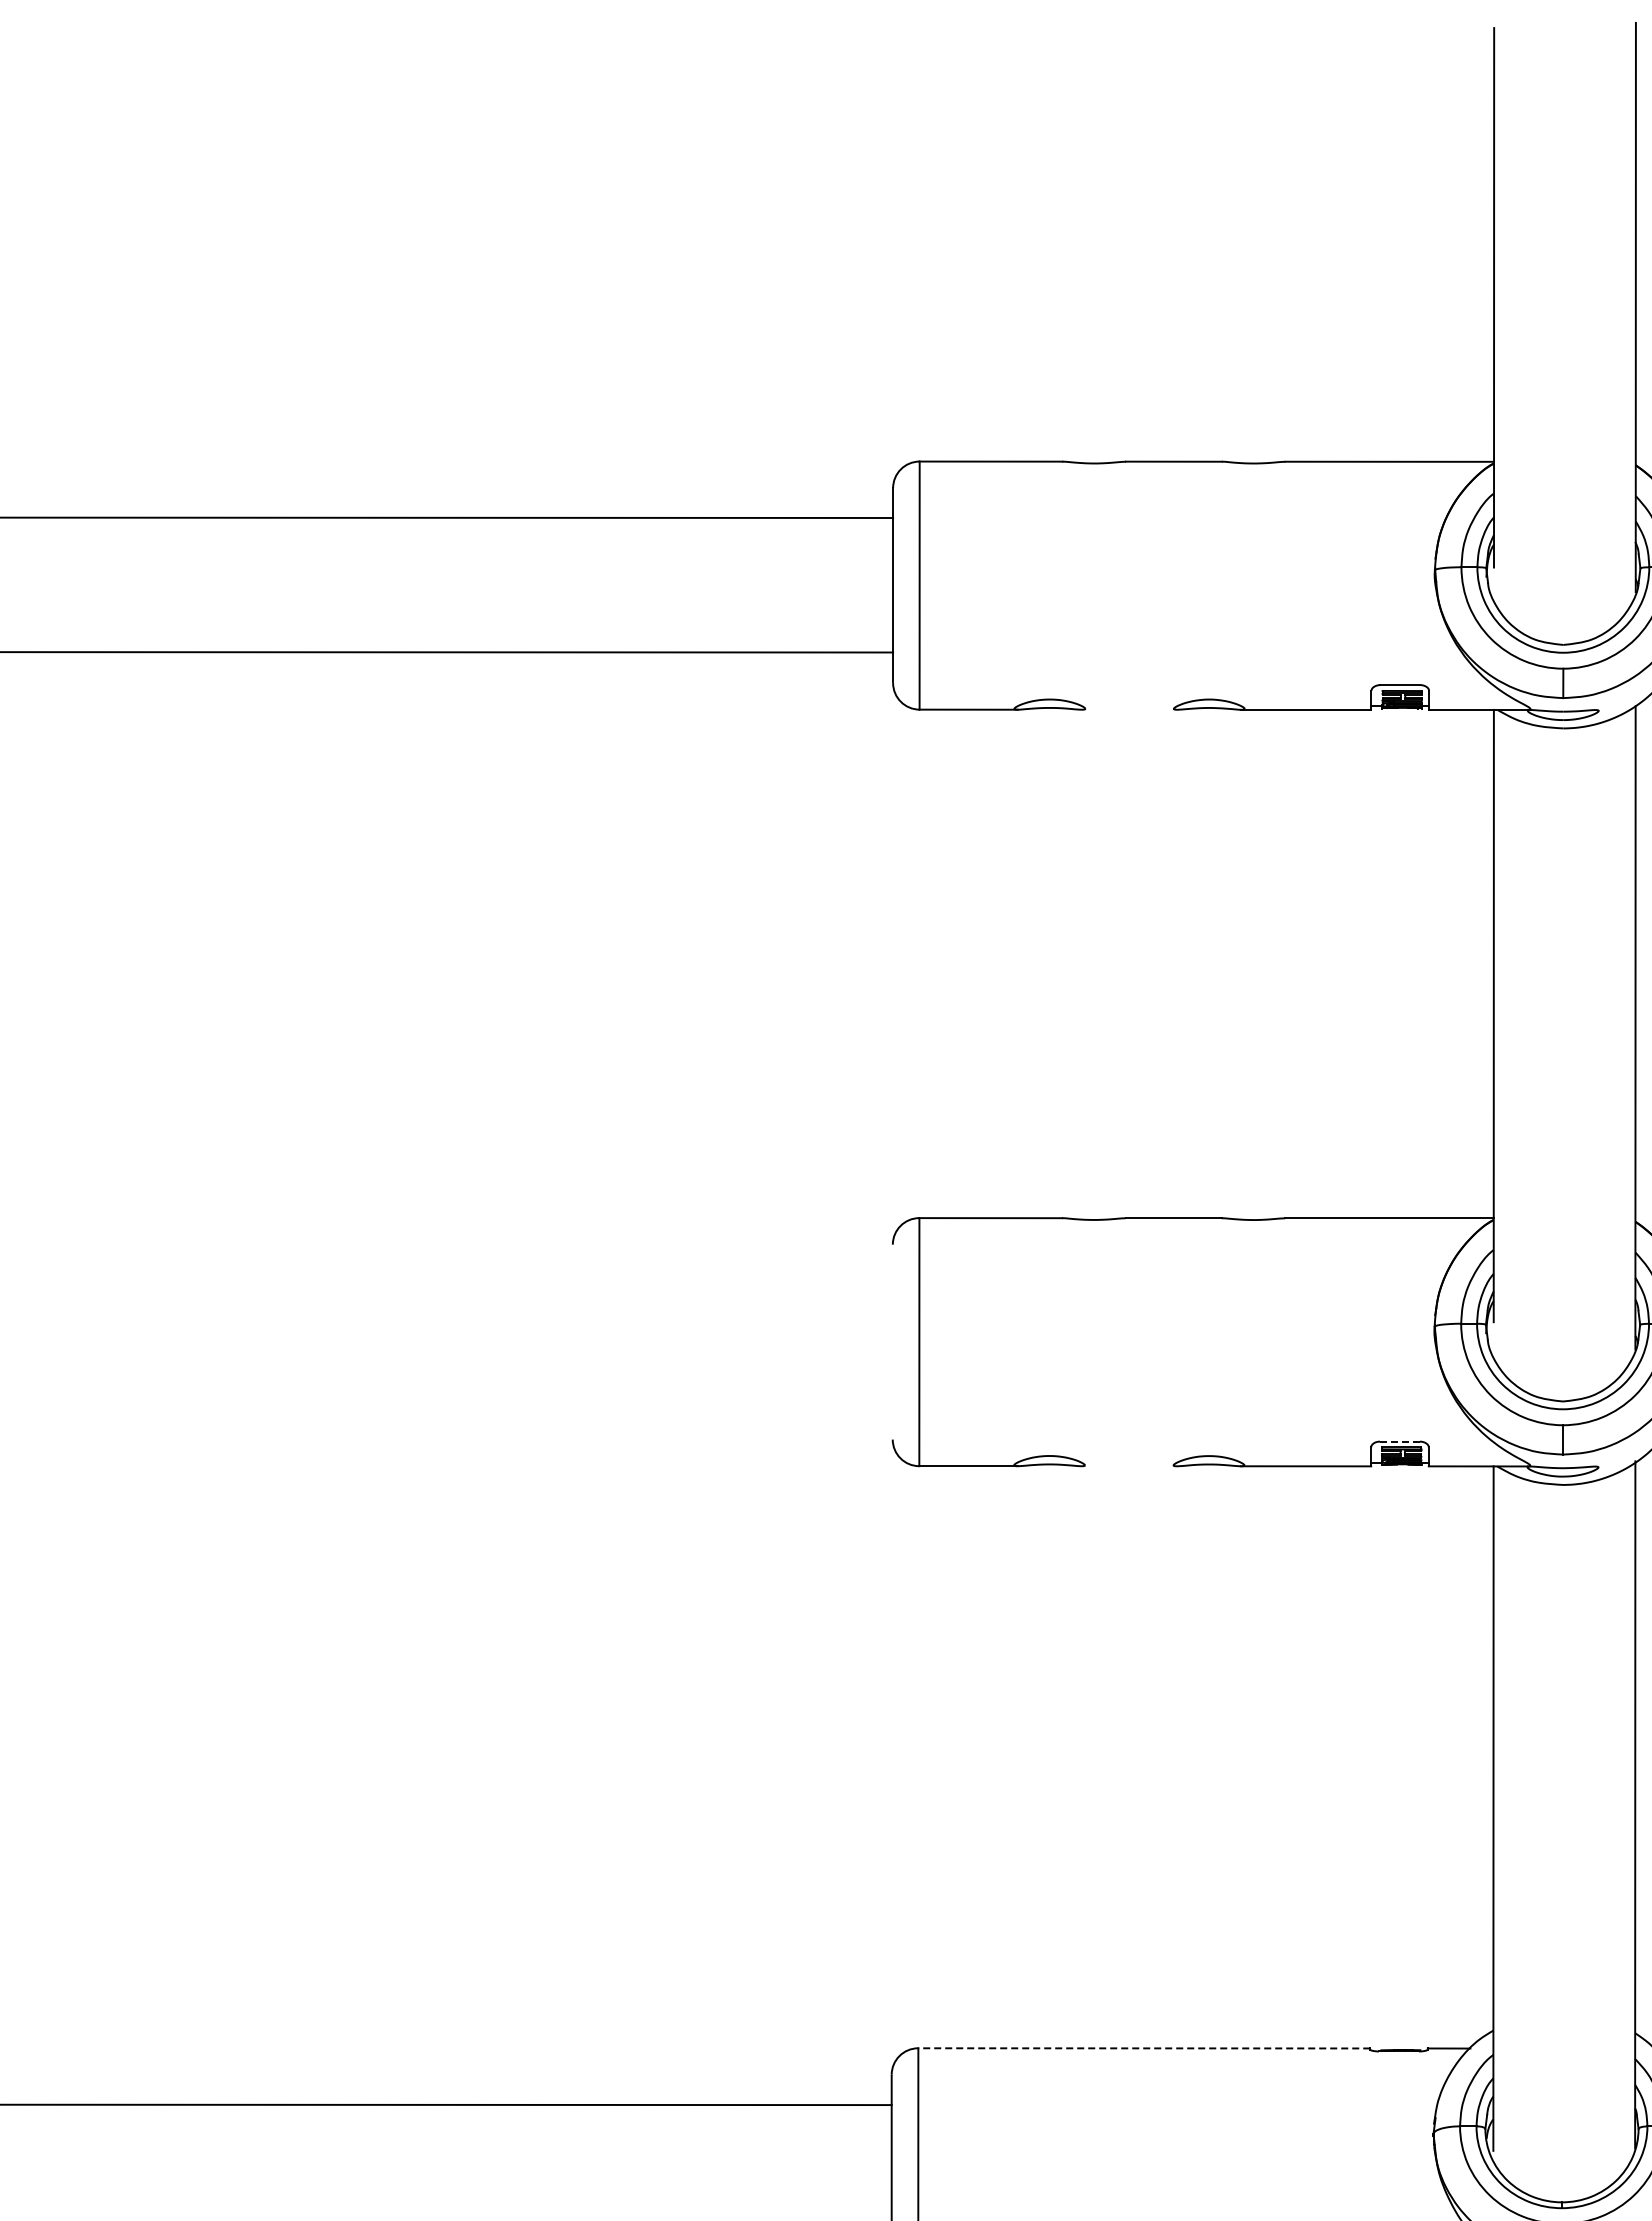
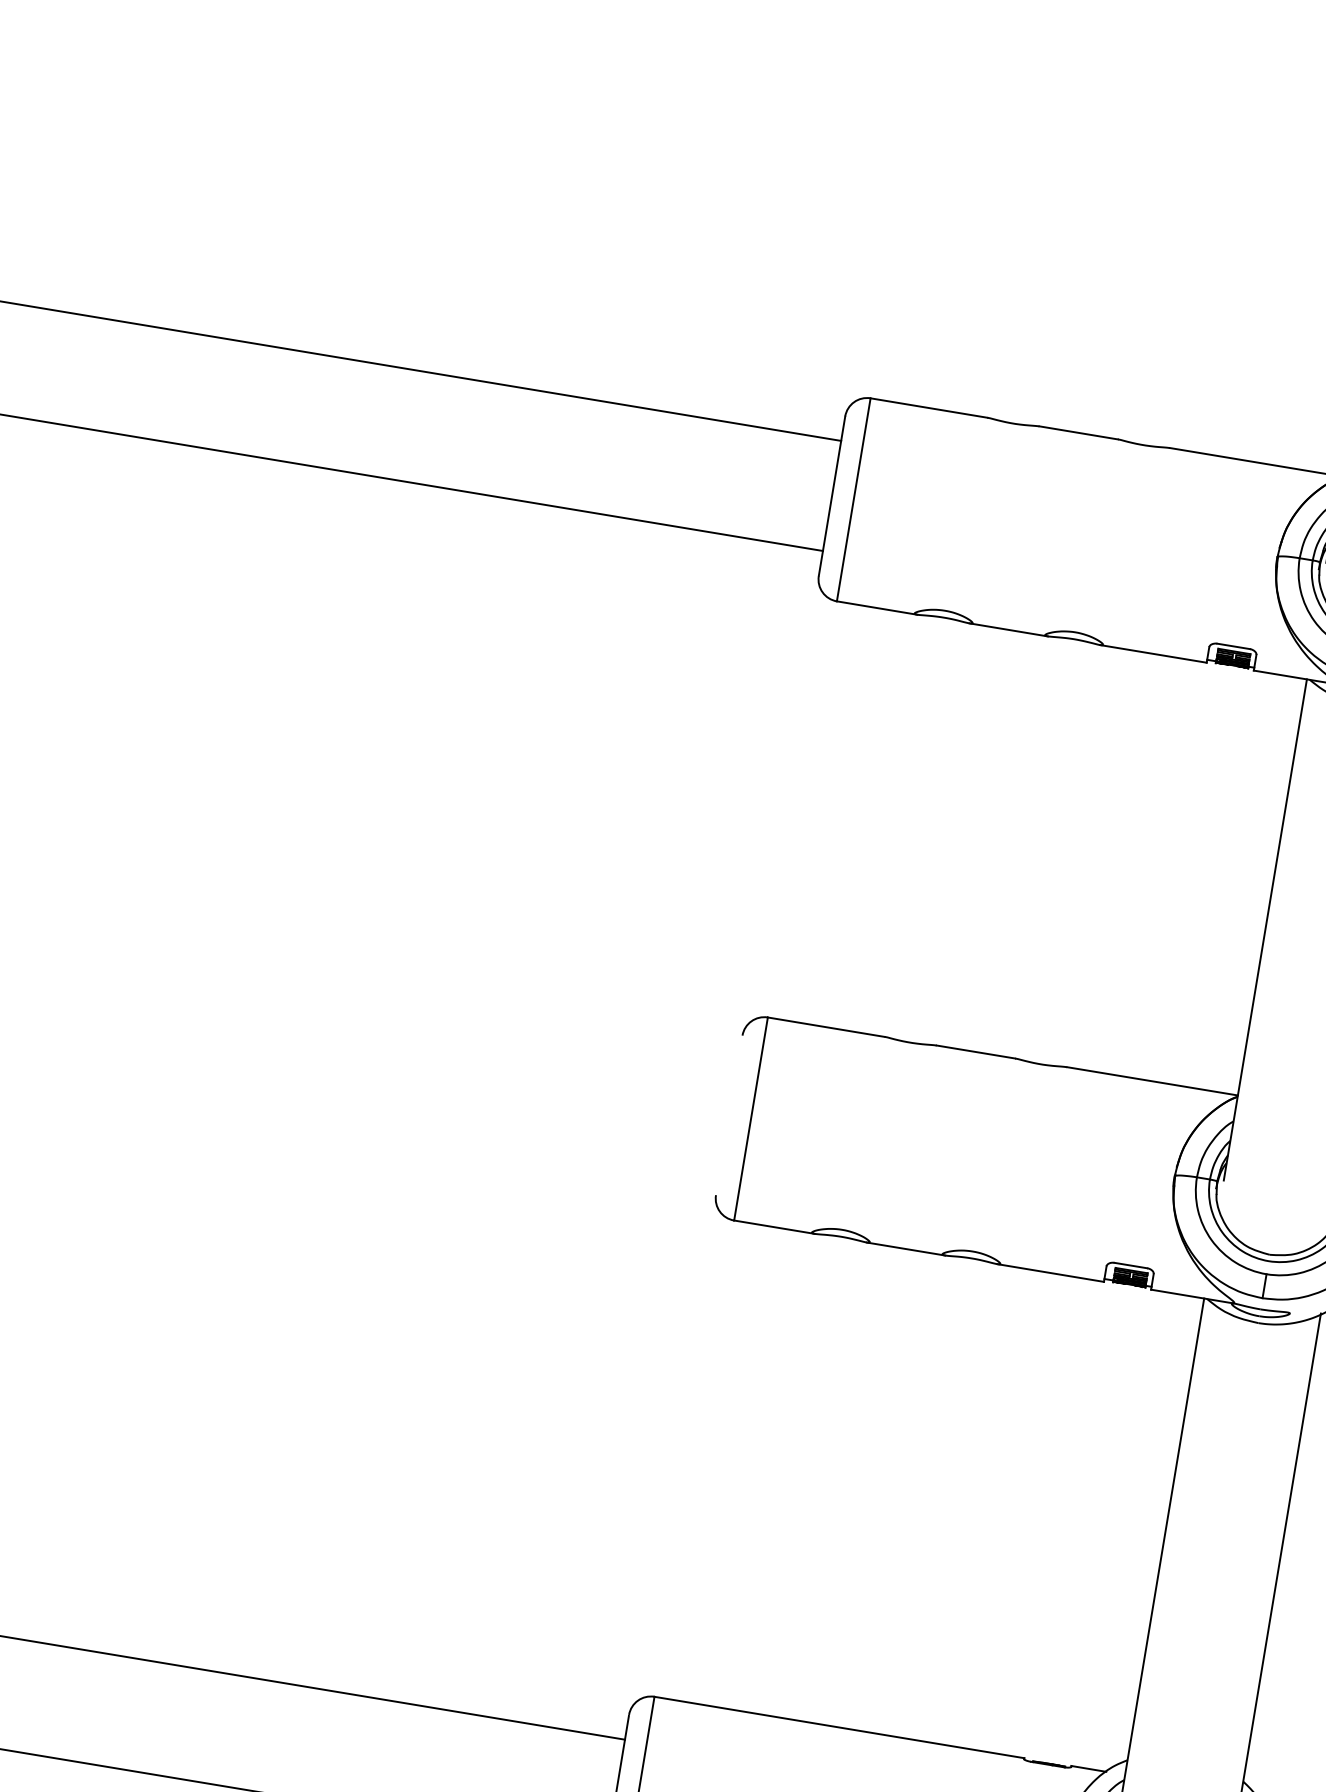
line: (1129, 709) -> (1008, 629), added
line: (1399, 1441) -> (1130, 1265), dashed -> solid
line: (1129, 1466) -> (906, 1249), added
line: (1144, 2048) -> (839, 1727), dashed -> solid

